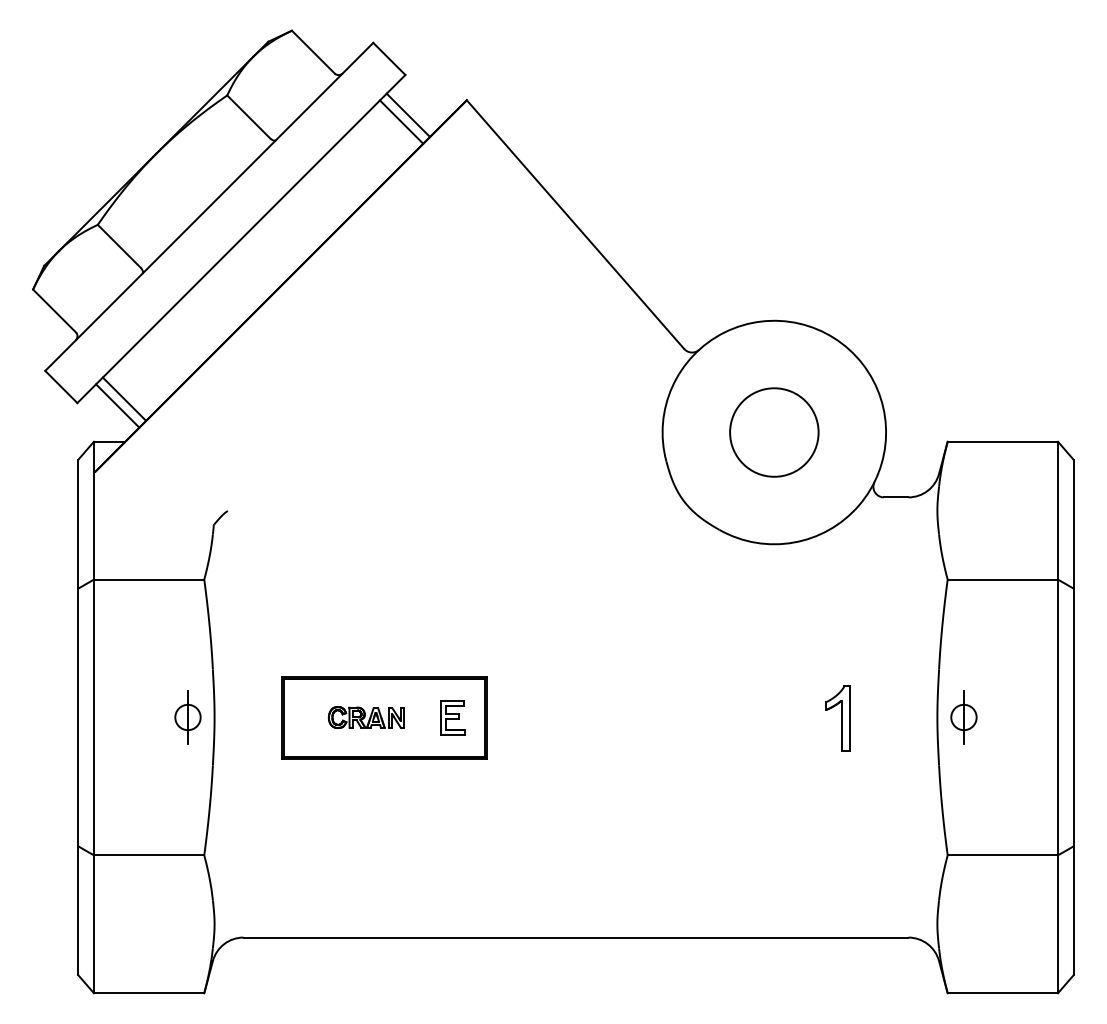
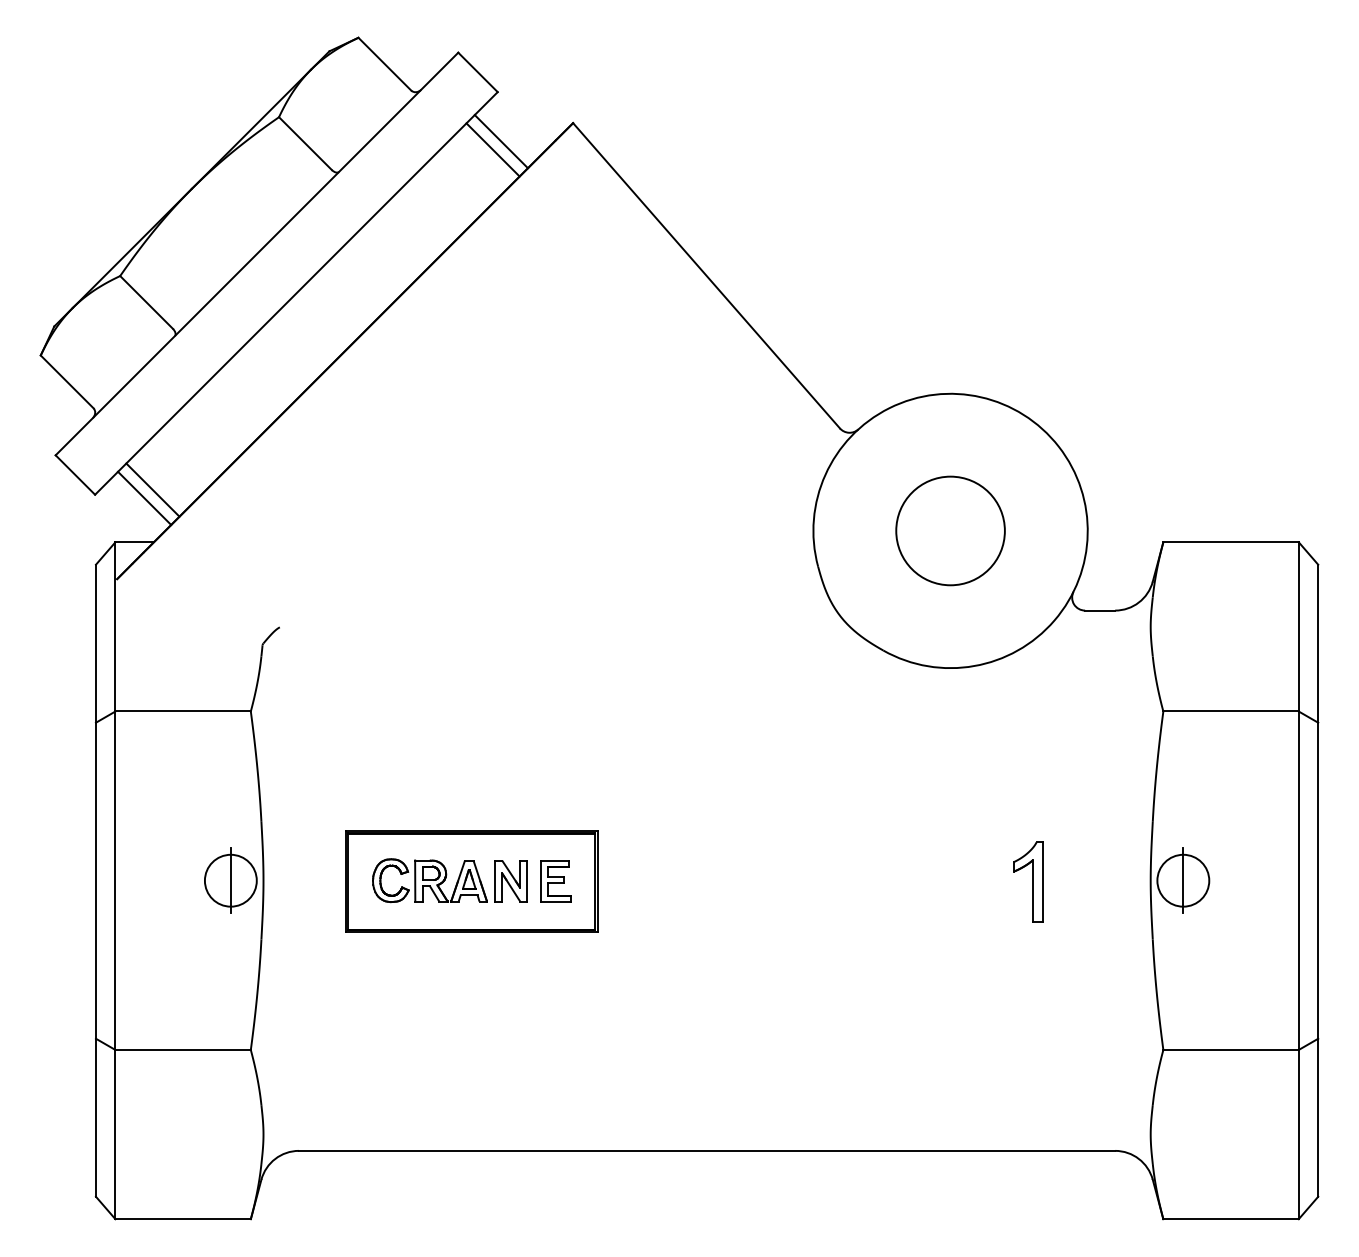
circle: (187, 717) -> (230, 880), size x1.67
part: (366, 717) -> (449, 880), size x1.67
circle: (964, 717) -> (1183, 880), size x1.67

